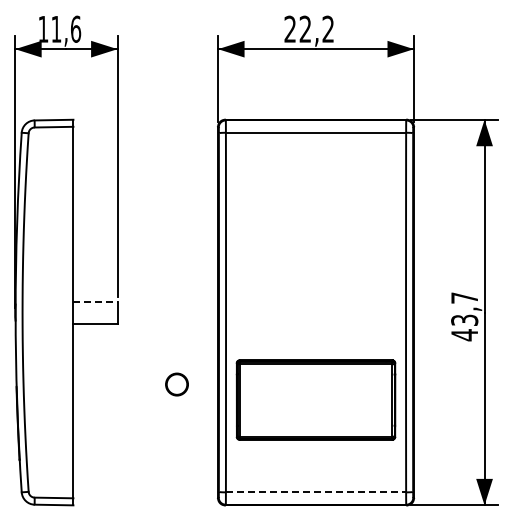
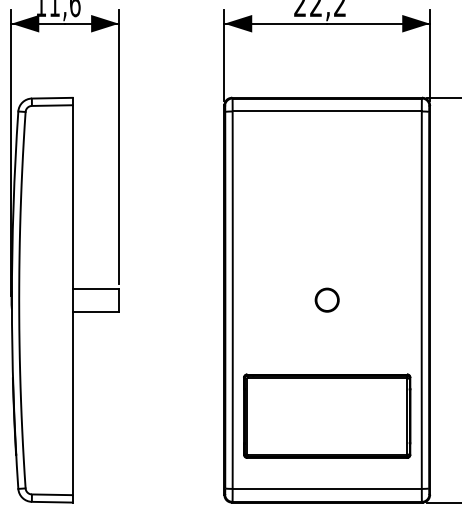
line: (95, 301) -> (95, 288), dashed -> solid
circle: (176, 384) -> (326, 300), moved
part: (315, 399) -> (326, 415), moved
line: (316, 492) -> (327, 489), dashed -> solid

